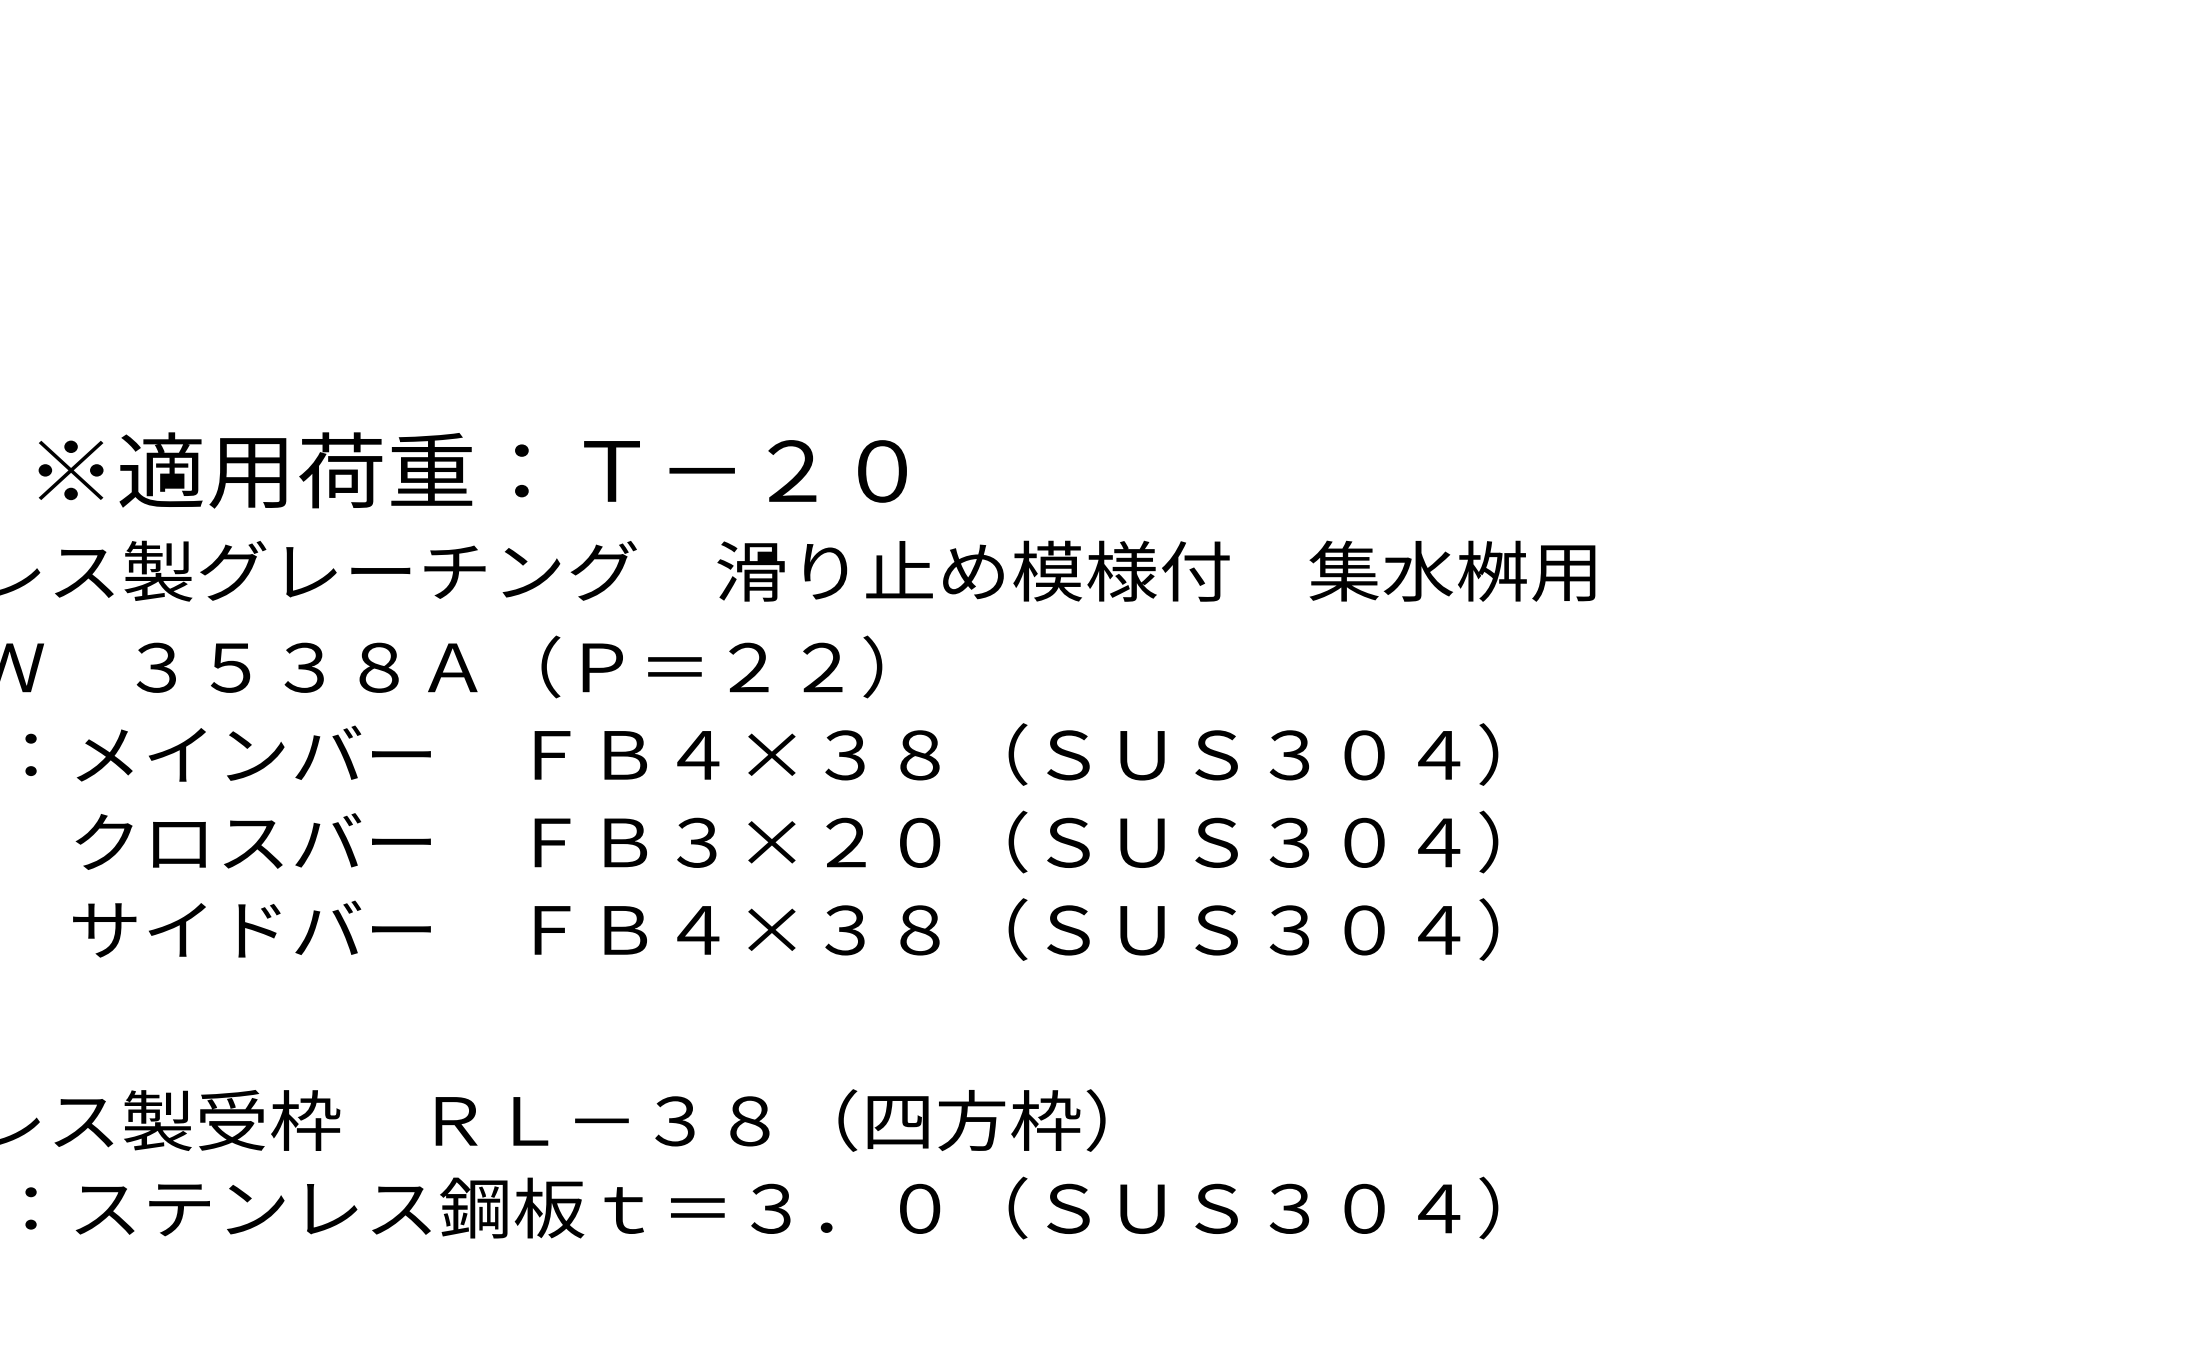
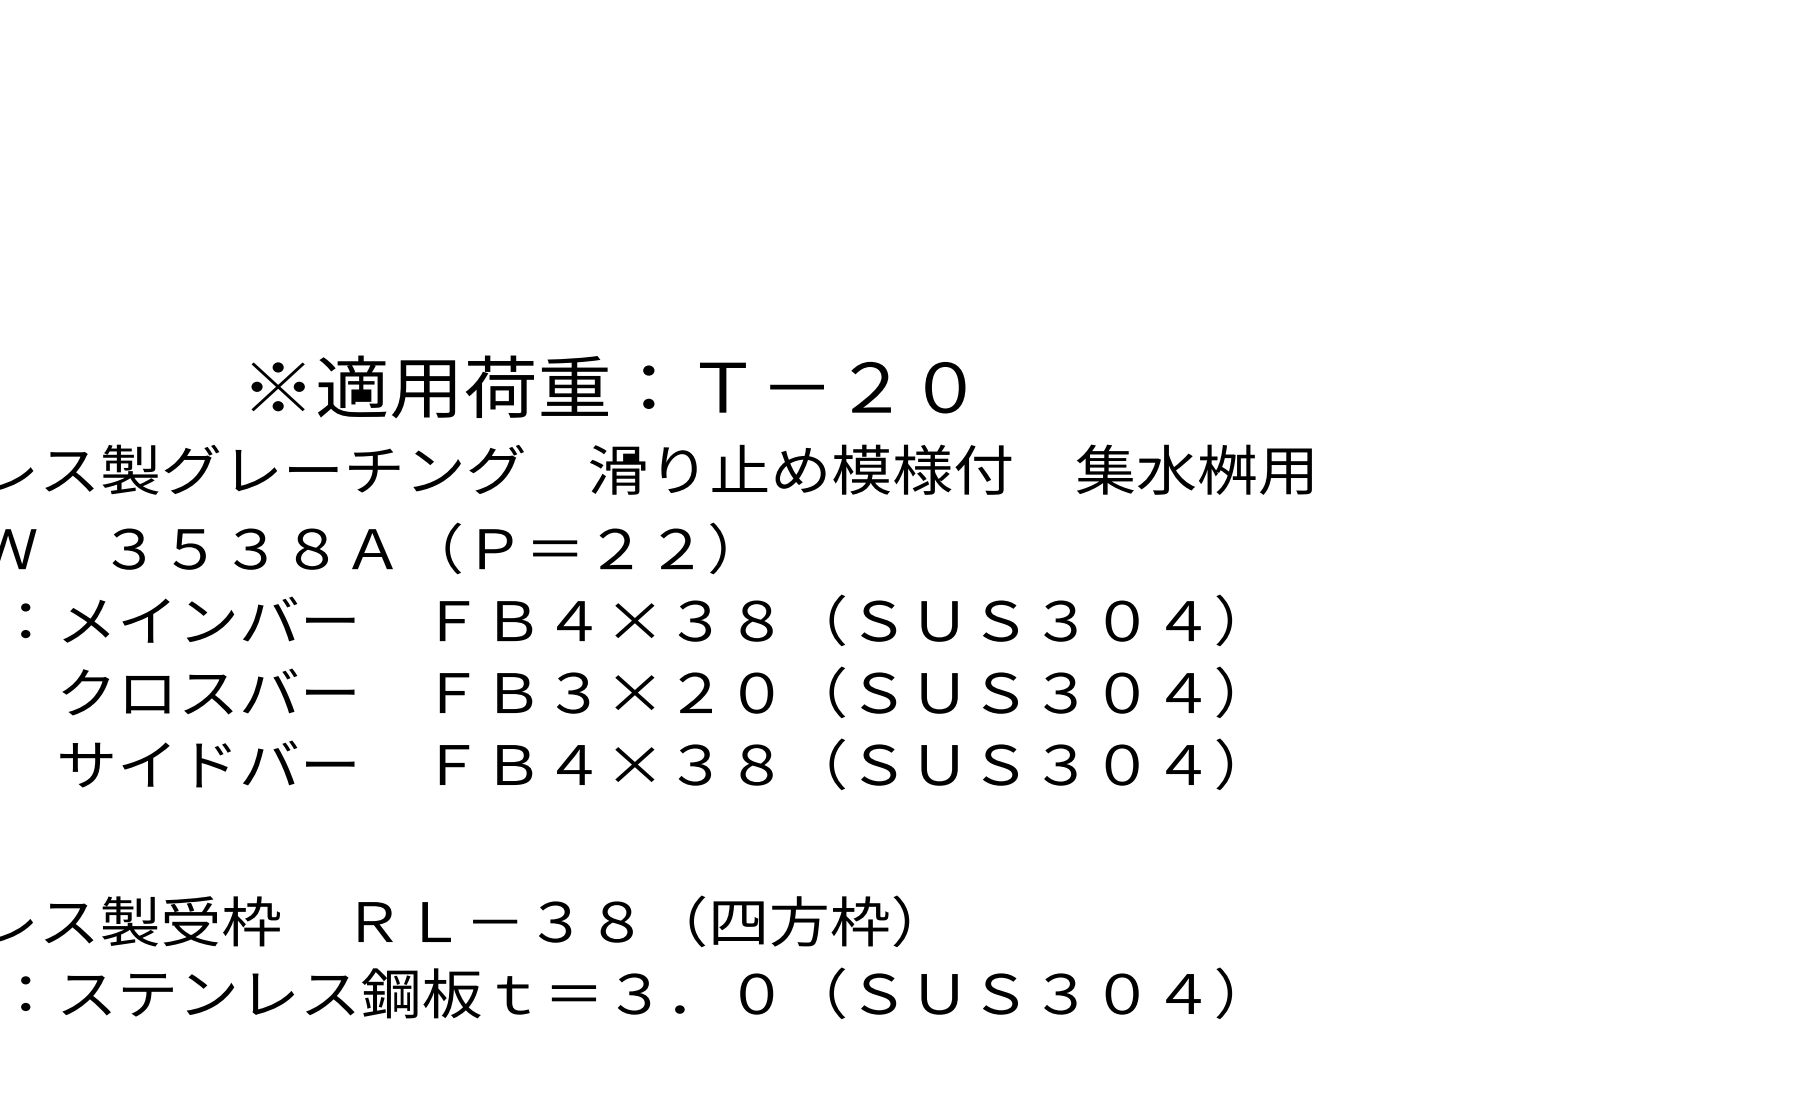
text: (472, 470) -> (608, 386), moved

